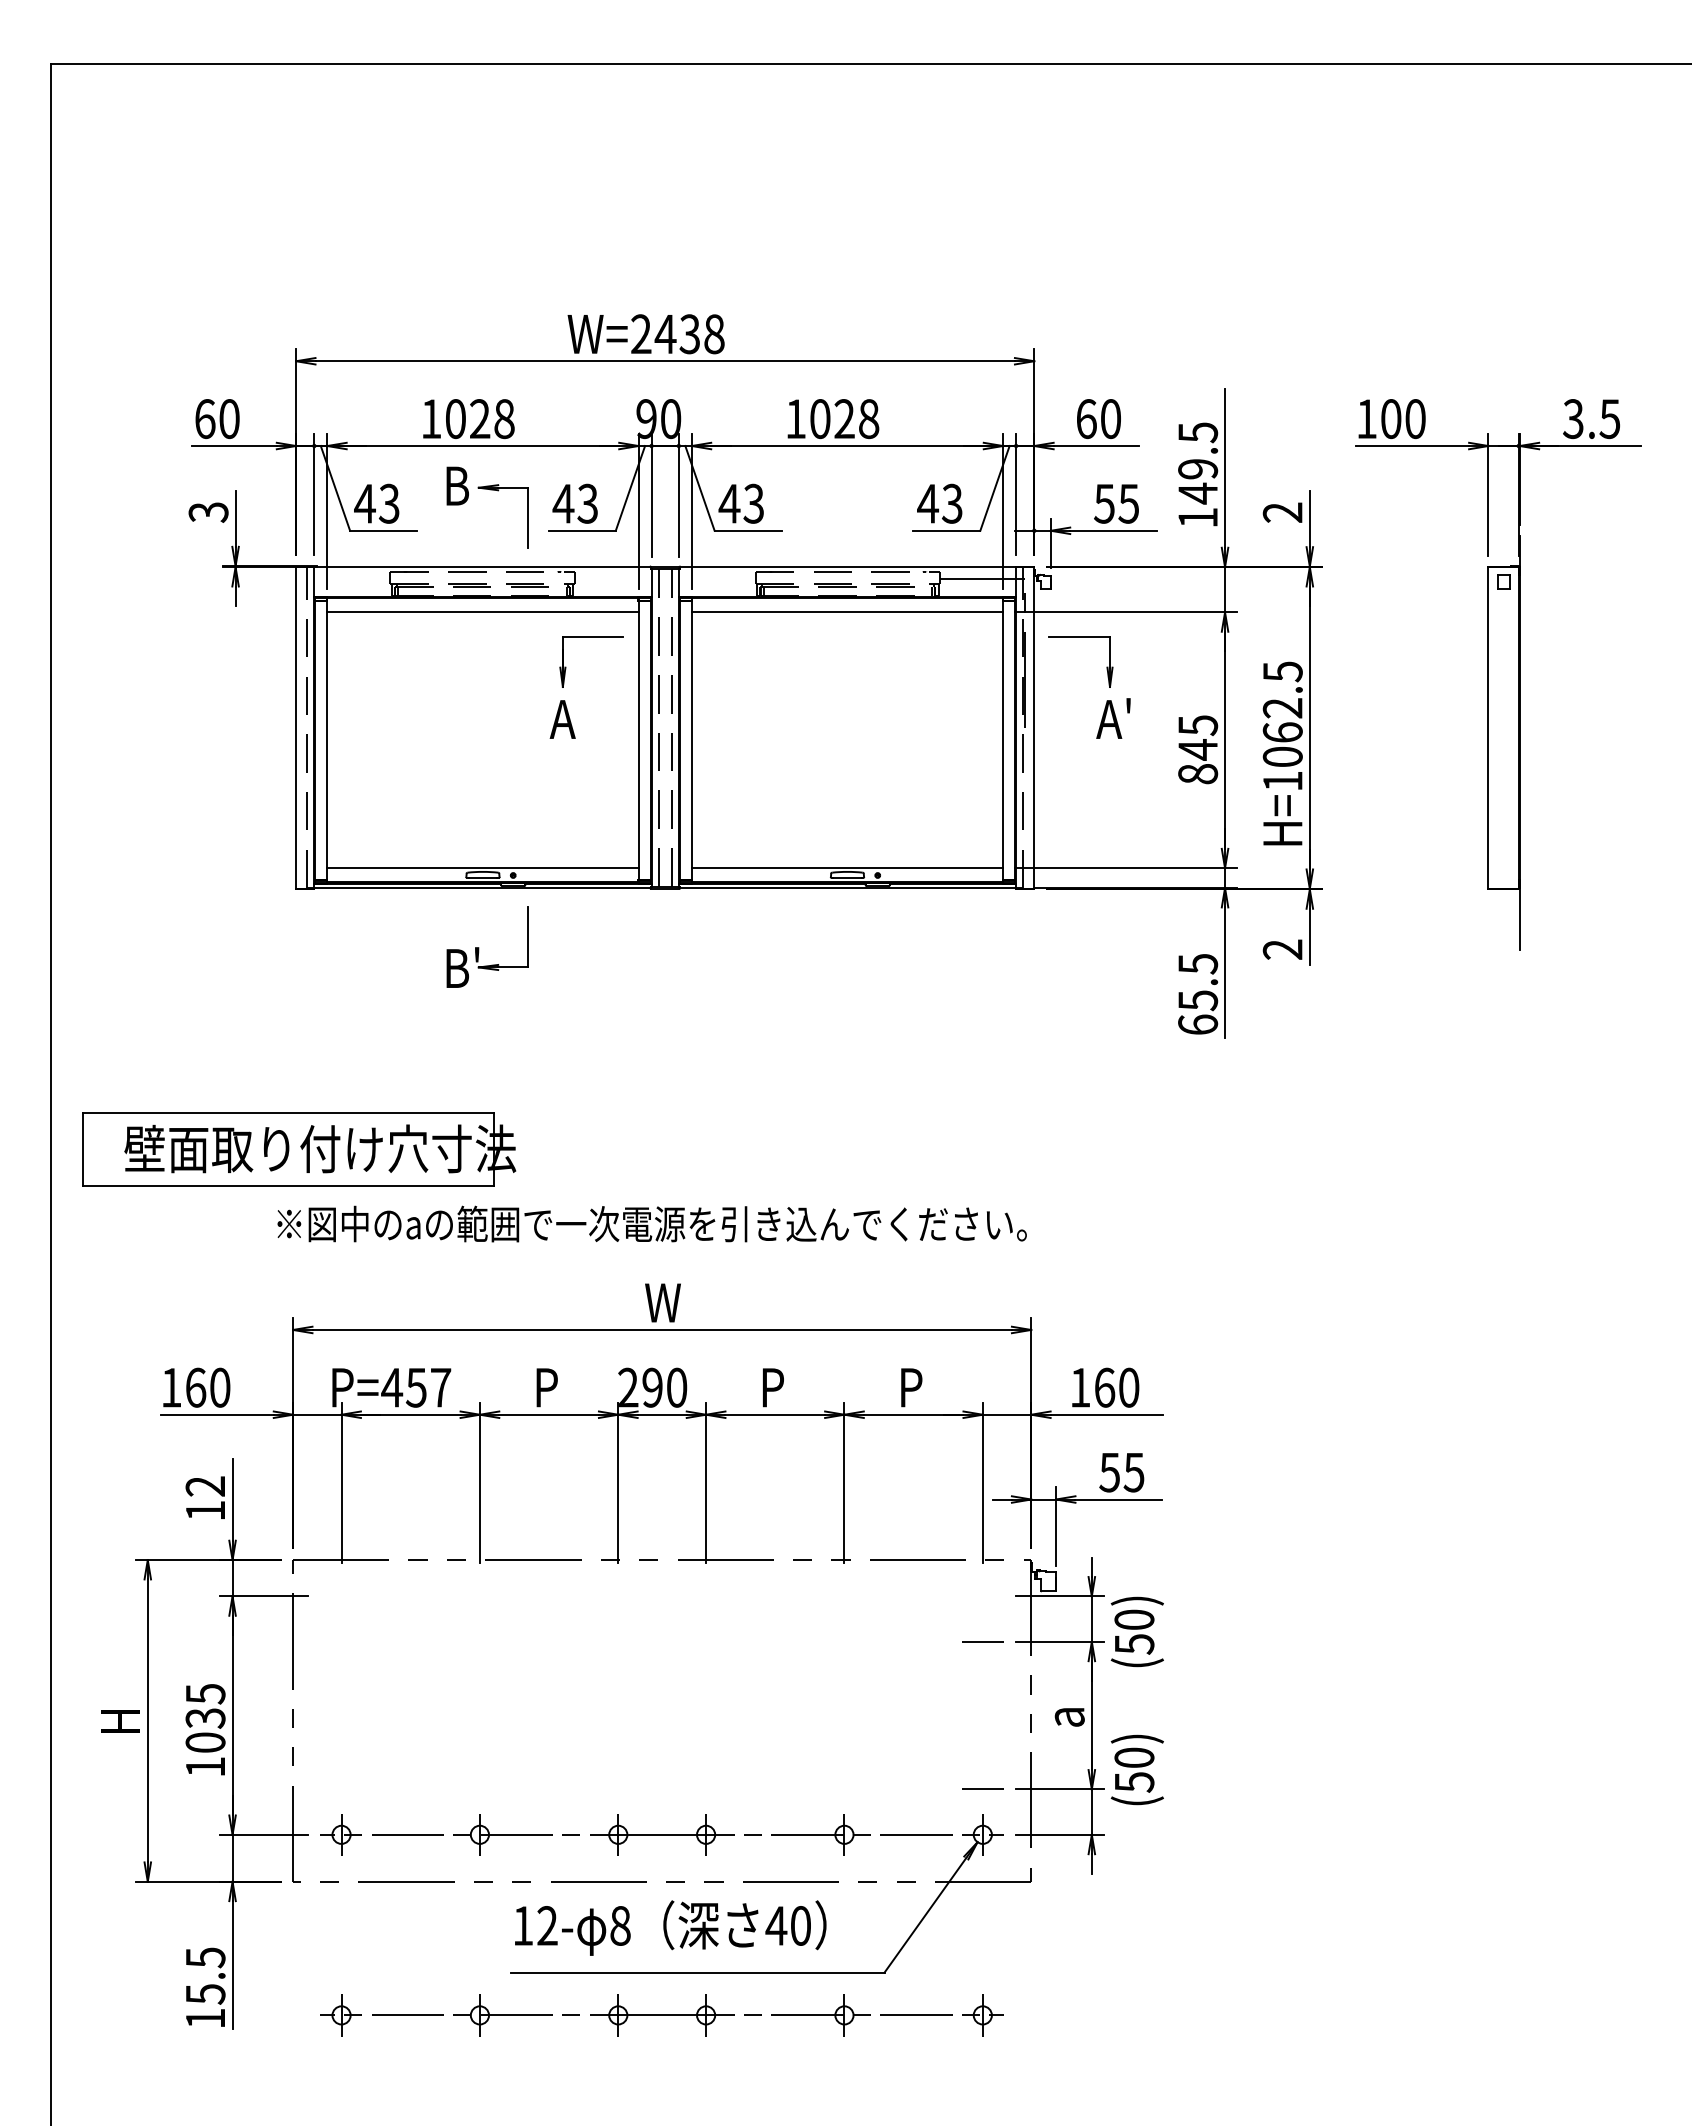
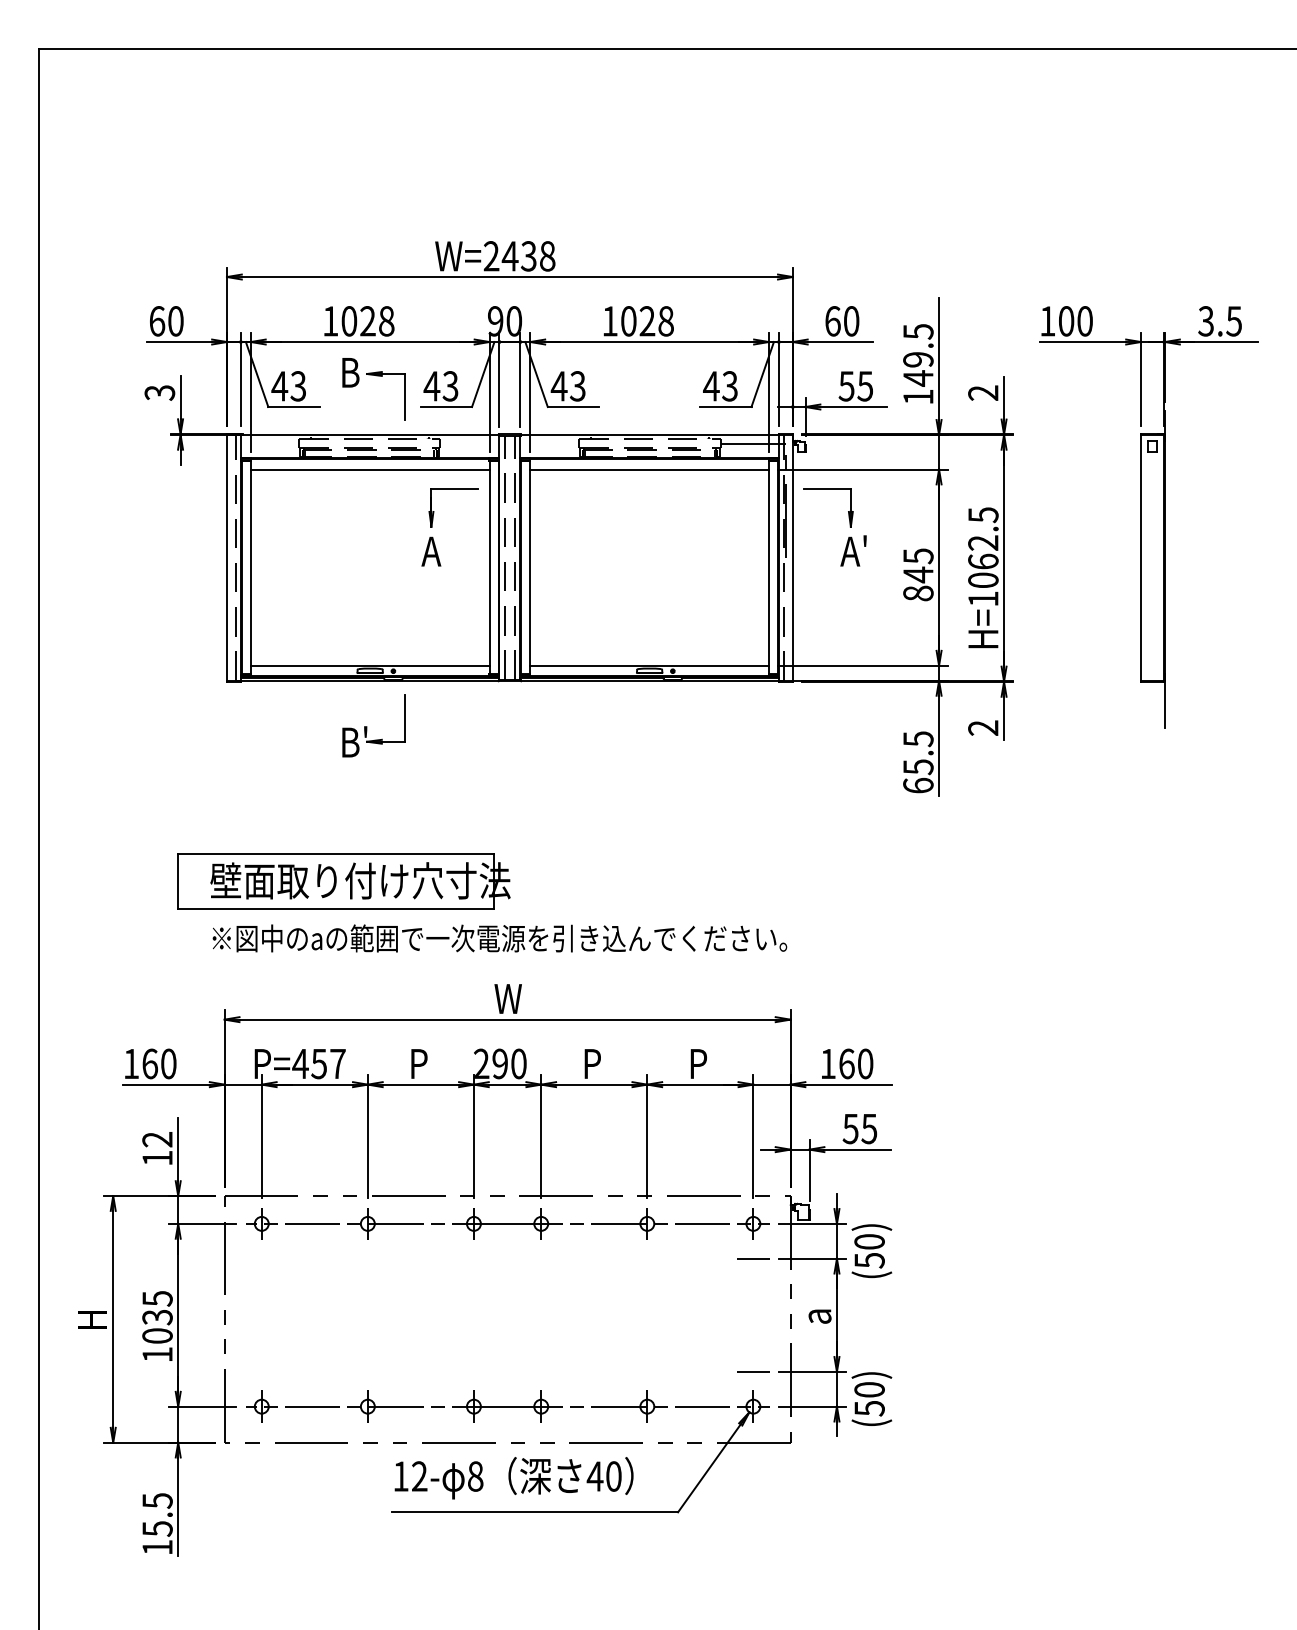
part: (299, 1149) -> (344, 881), moved
text: (1136, 1769) -> (871, 1398), moved
part: (661, 2015) -> (507, 1223), moved

